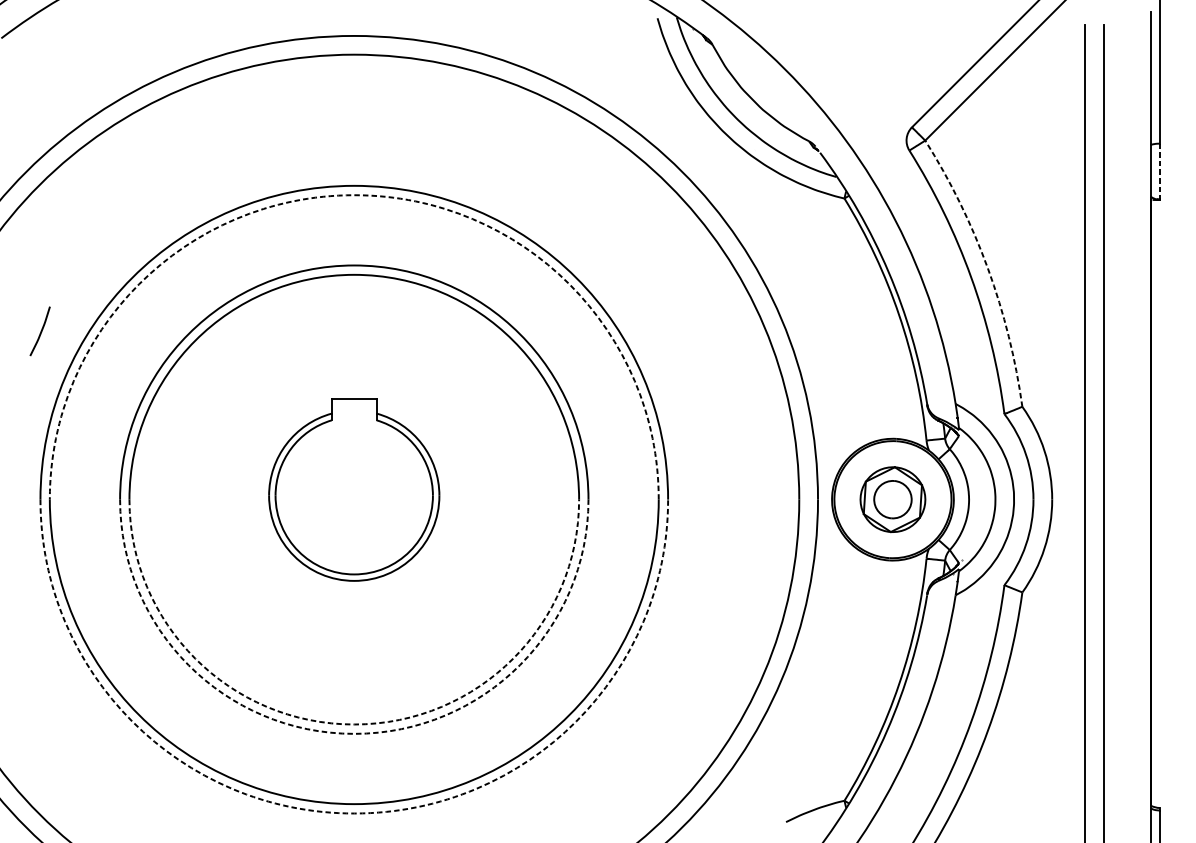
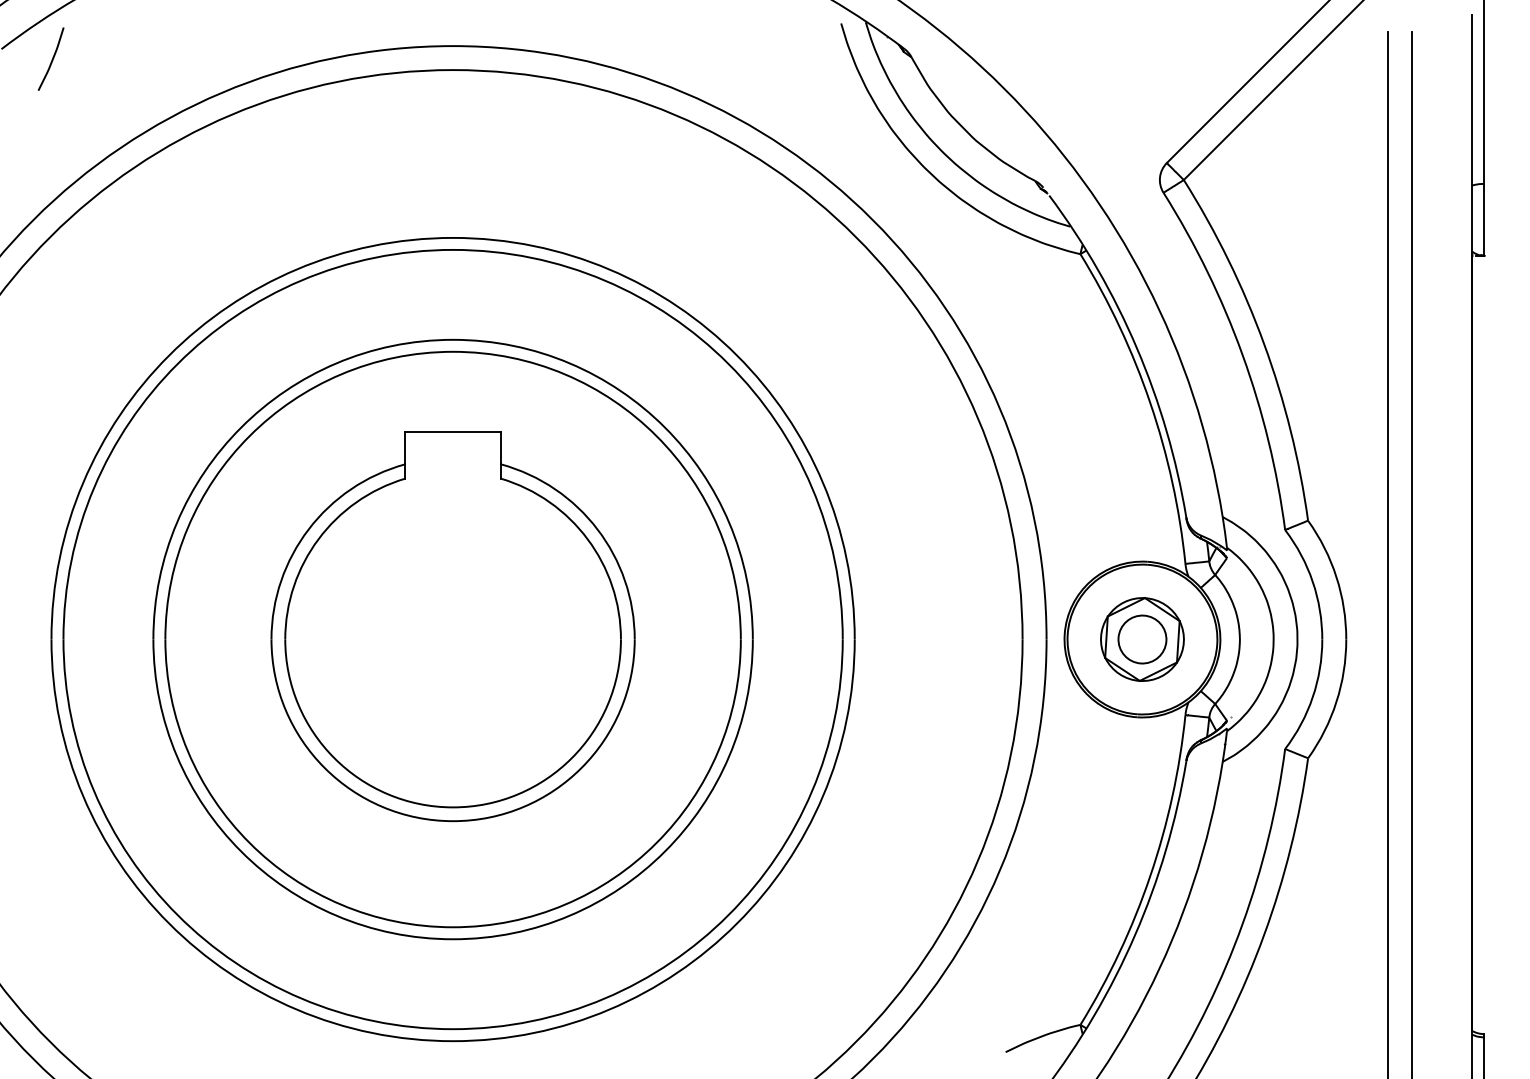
line: (1160, 171) -> (1484, 219), dashed -> solid
arc: (354, 194) -> (453, 249), dashed -> solid
arc: (988, 268) -> (1264, 343), dashed -> solid
curve: (40, 331) -> (51, 59), moved
part: (353, 489) -> (452, 626), size x1.67
arc: (354, 724) -> (453, 927), dashed -> solid
arc: (354, 734) -> (453, 939), dashed -> solid
arc: (354, 813) -> (453, 1041), dashed -> solid

